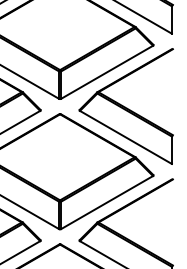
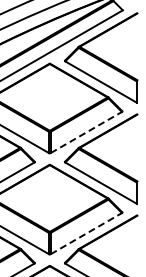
line: (107, 72) -> (86, 132), solid -> dashed
line: (107, 202) -> (86, 233), solid -> dashed

